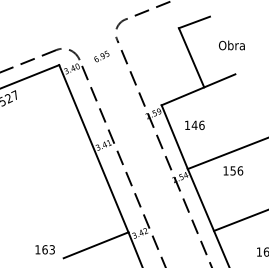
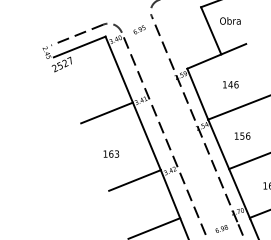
text: (232, 44) -> (230, 20), moved
text: (194, 125) -> (230, 84), moved
line: (60, 160) -> (106, 112), added
text: (233, 170) -> (242, 135), moved
text: (45, 249) -> (111, 153), moved

